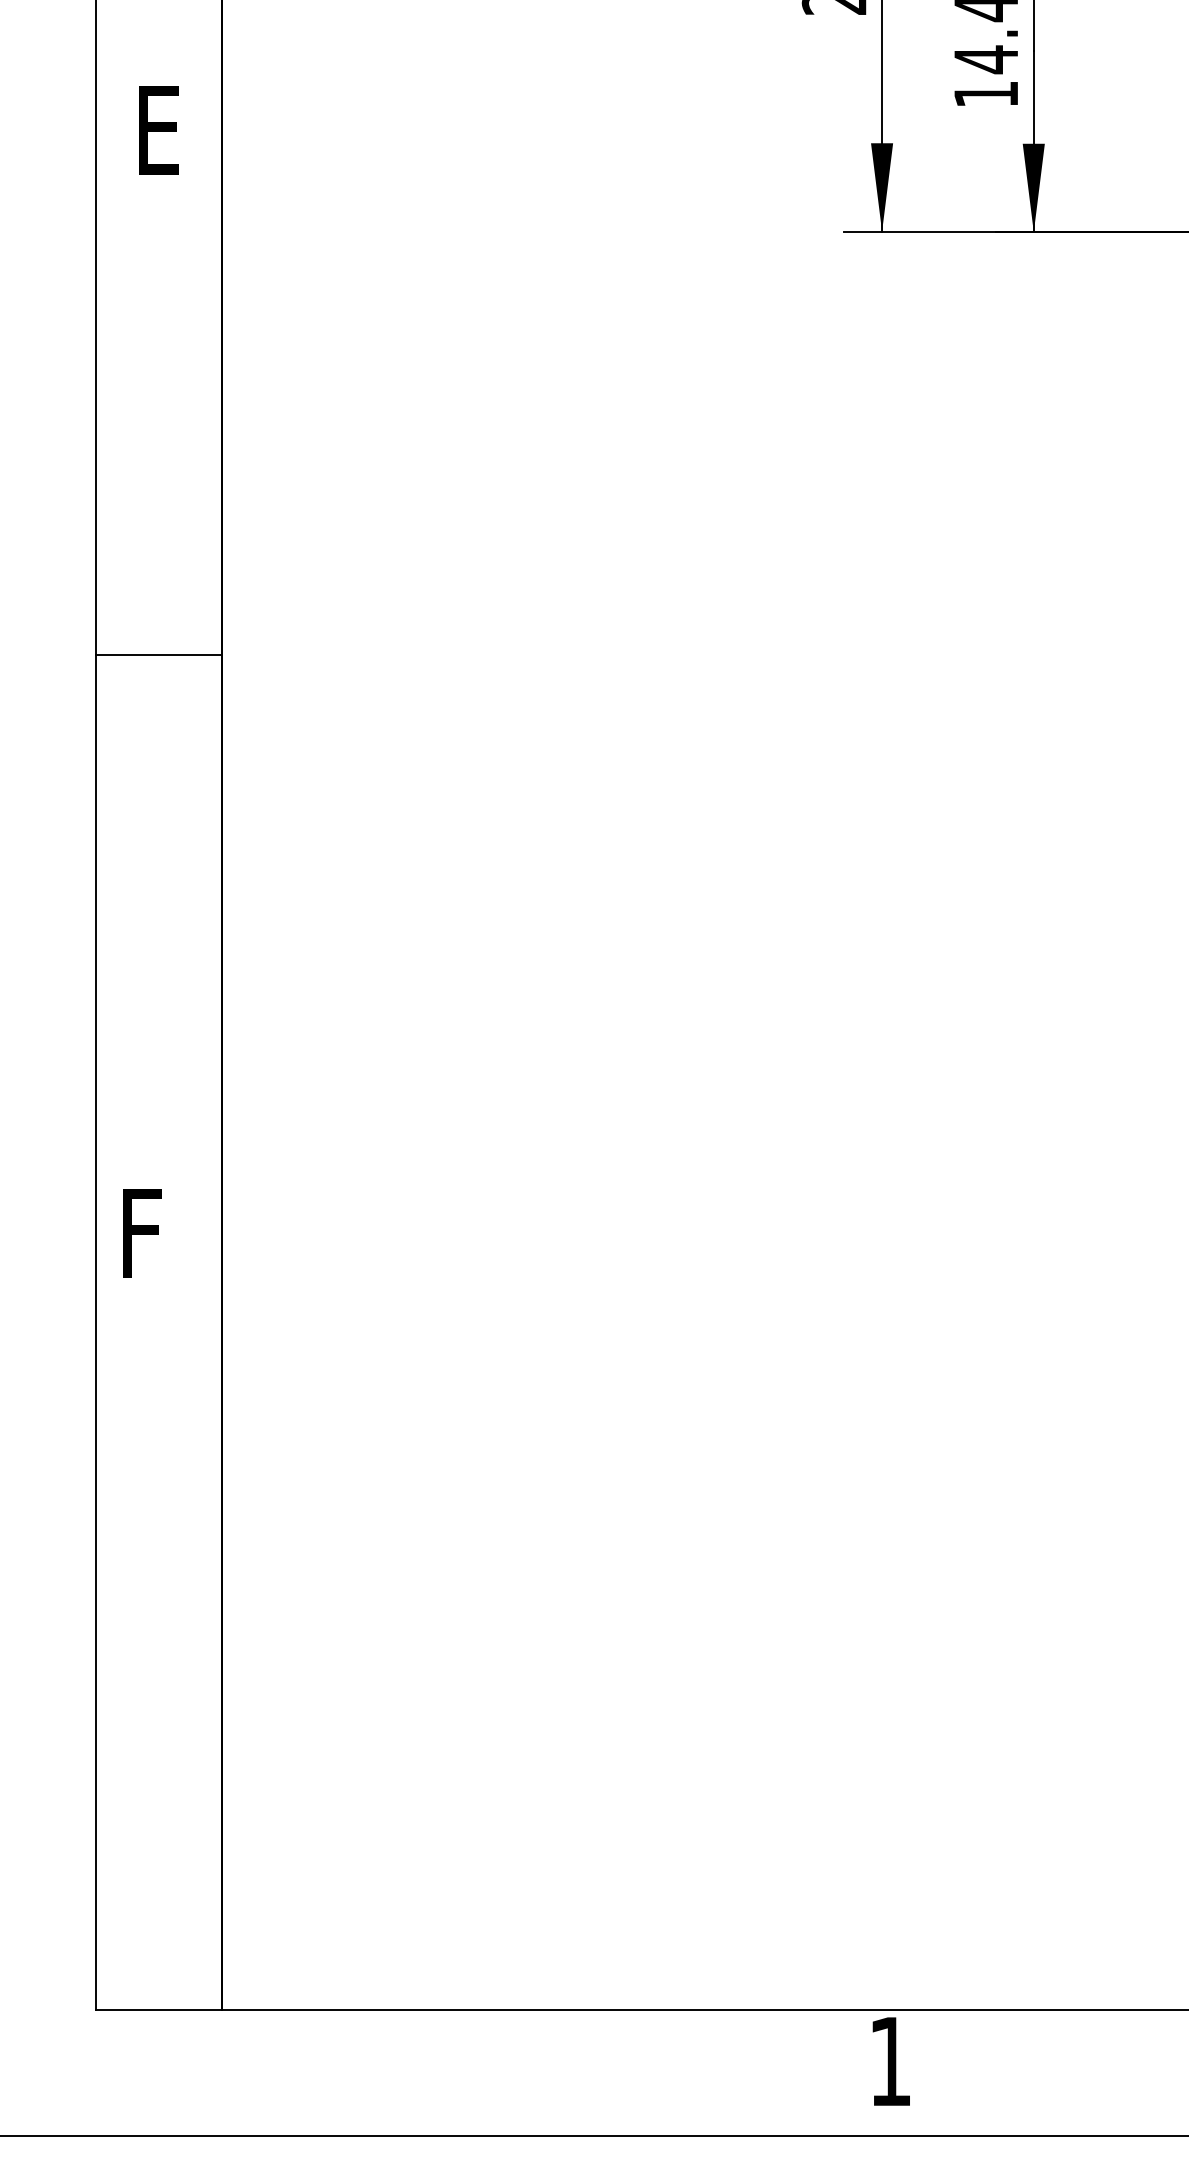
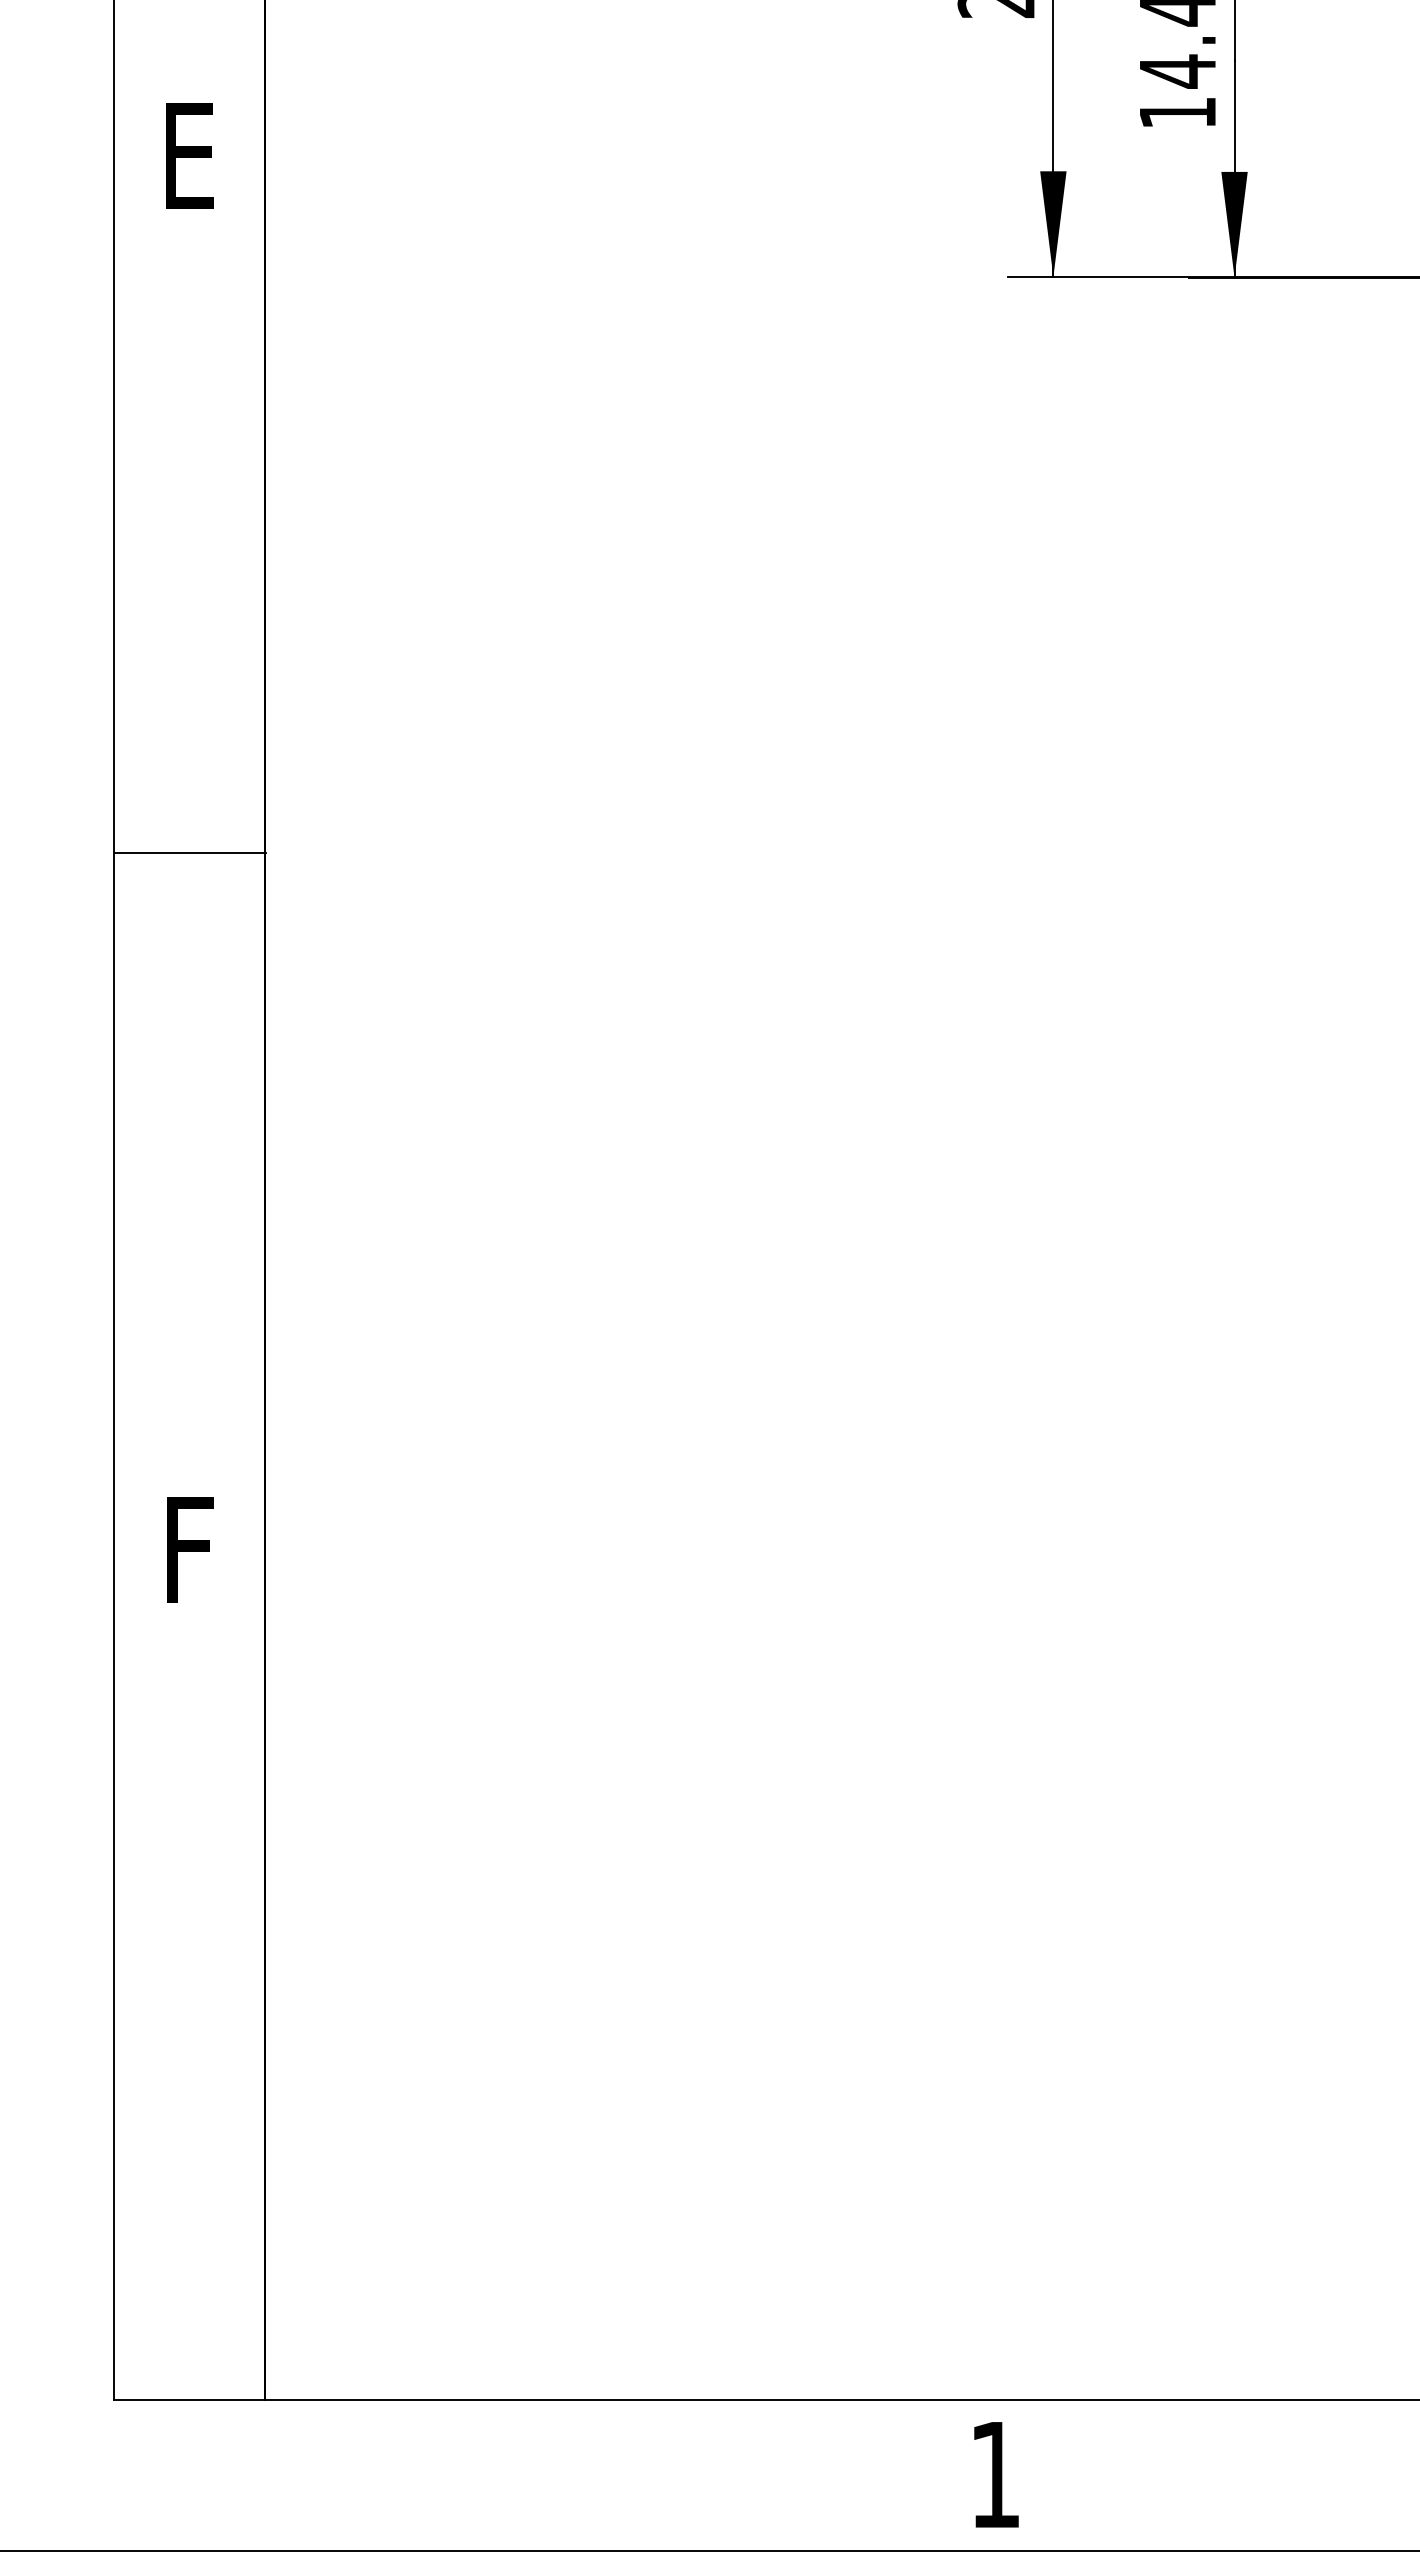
line: (158, 655) -> (189, 852), moved
text: (142, 1233) -> (190, 1549), moved
text: (891, 2061) -> (996, 2474), moved

